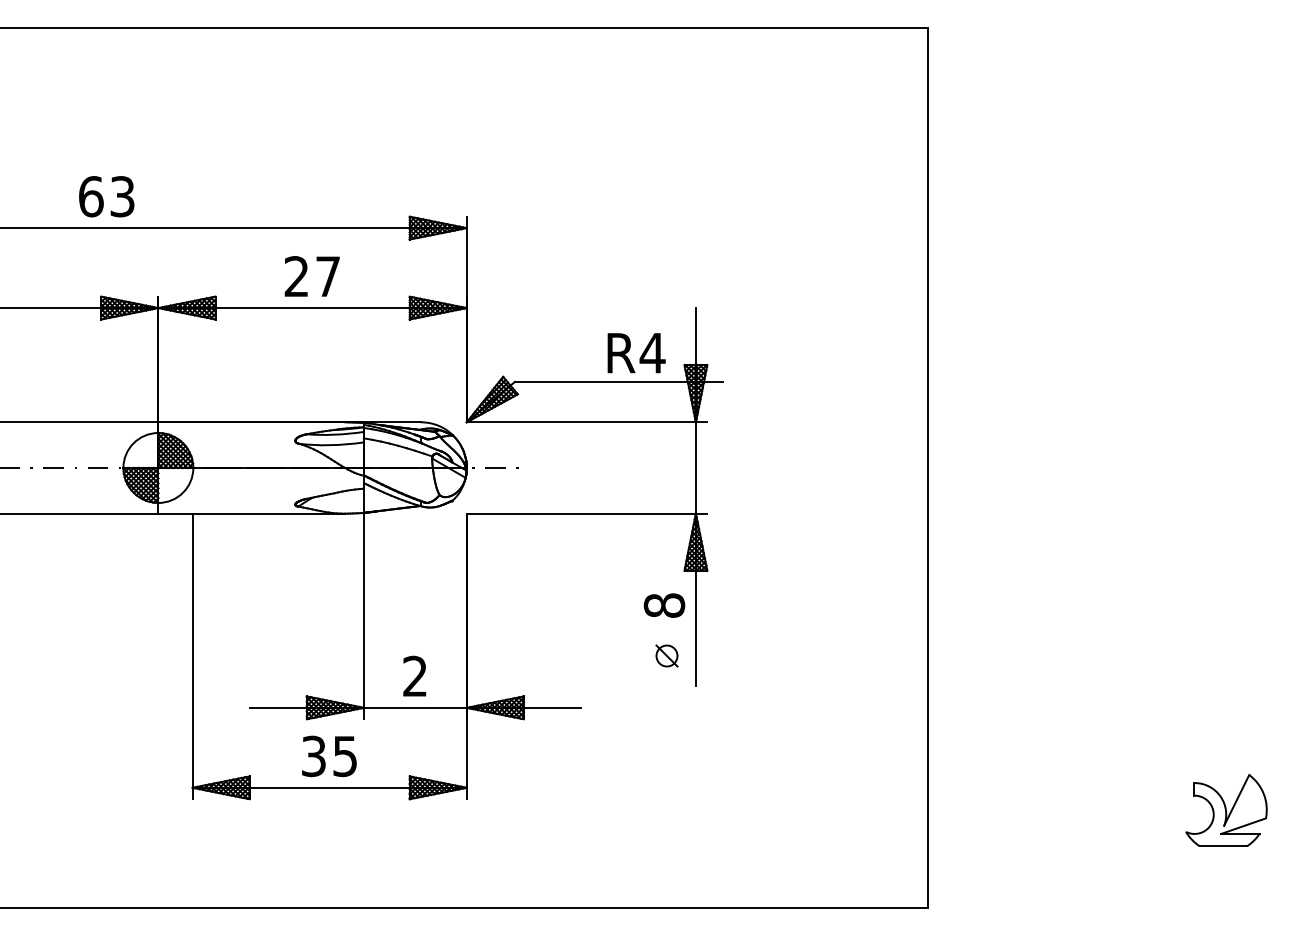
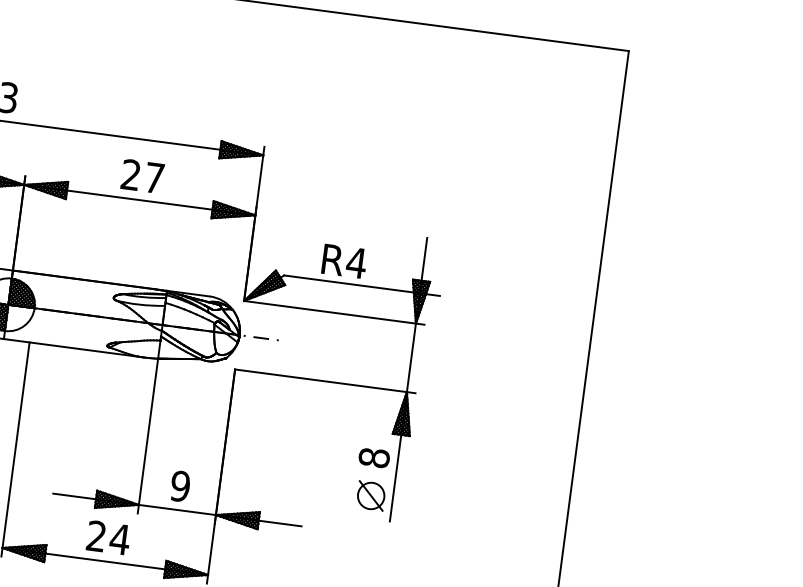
text: (636, 353) -> (344, 261), moved
part: (666, 655) -> (370, 495), size x1.67
text: (414, 676) -> (179, 486), 2 -> 9
text: (330, 756) -> (108, 538), 35 -> 24

